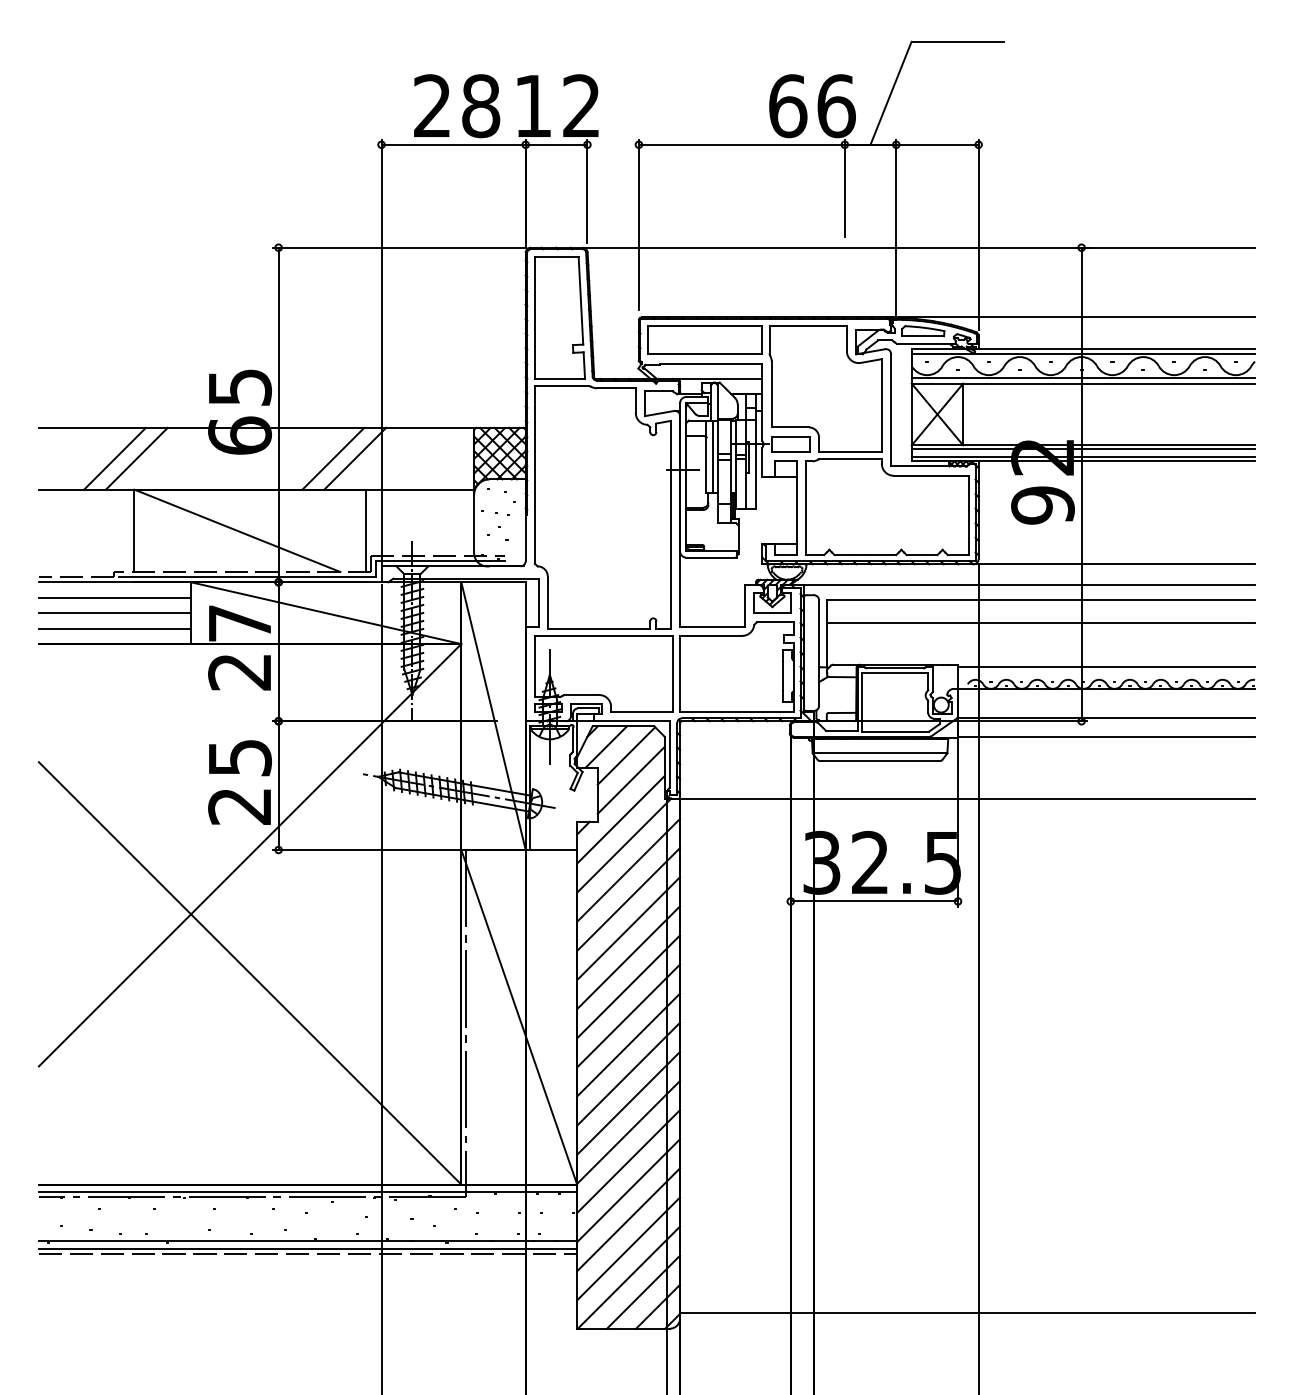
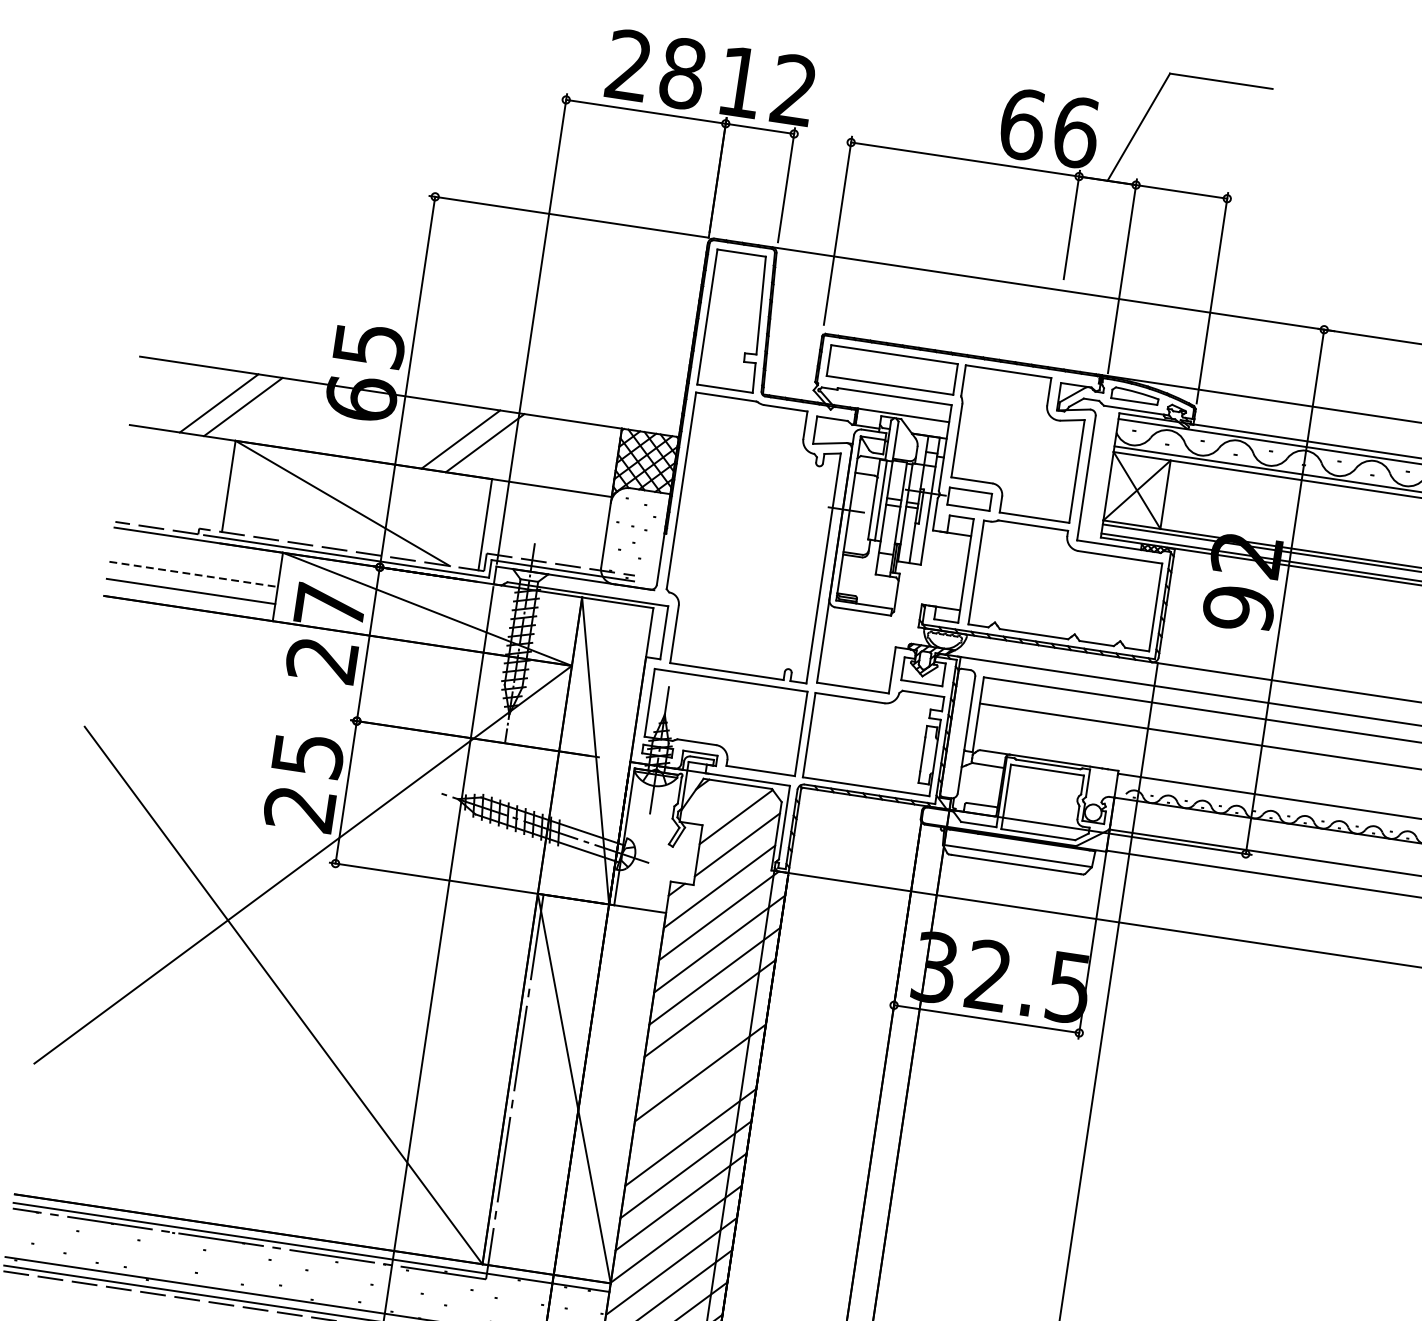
line: (114, 597) -> (195, 556), removed
line: (115, 613) -> (194, 574), solid -> dashed
line: (605, 746) -> (714, 803), removed
line: (628, 957) -> (705, 1040), removed
line: (628, 1015) -> (695, 1104), removed

